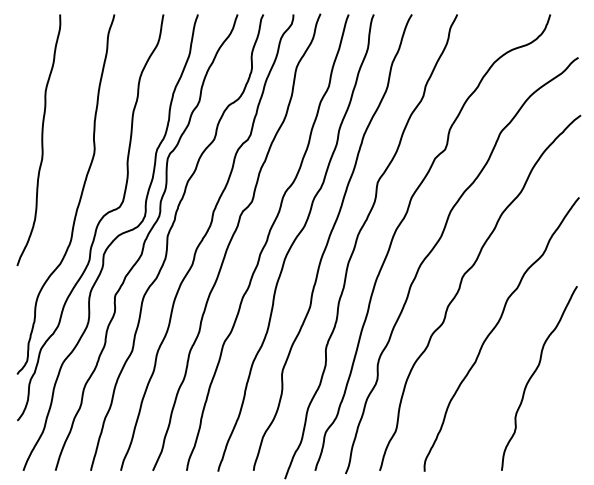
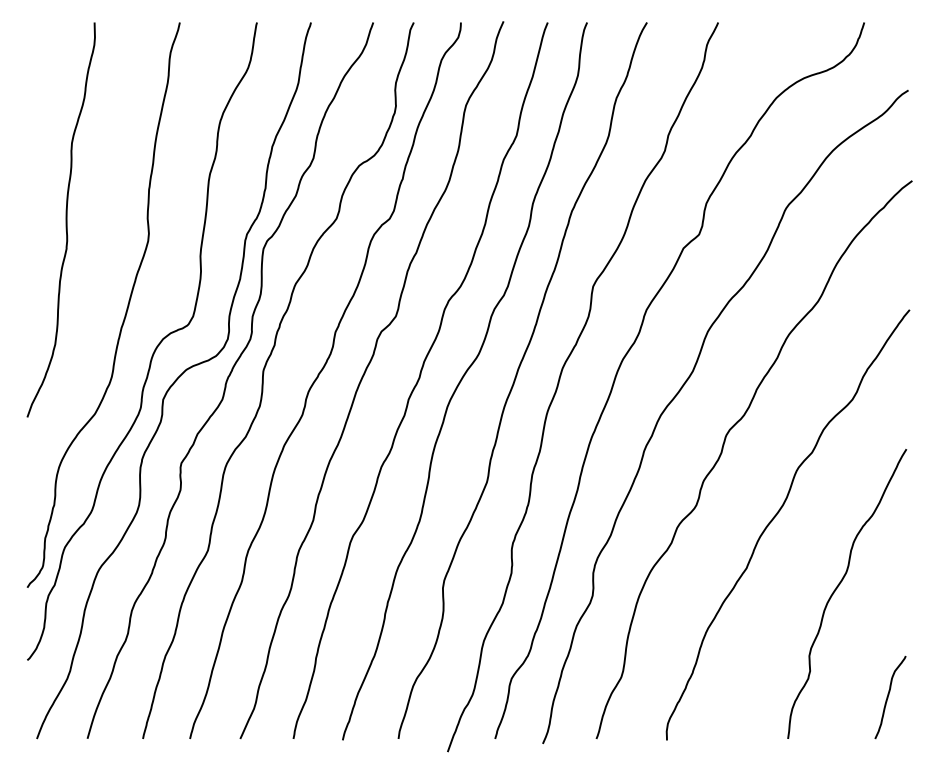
curve: (566, 443) -> (889, 696), added

